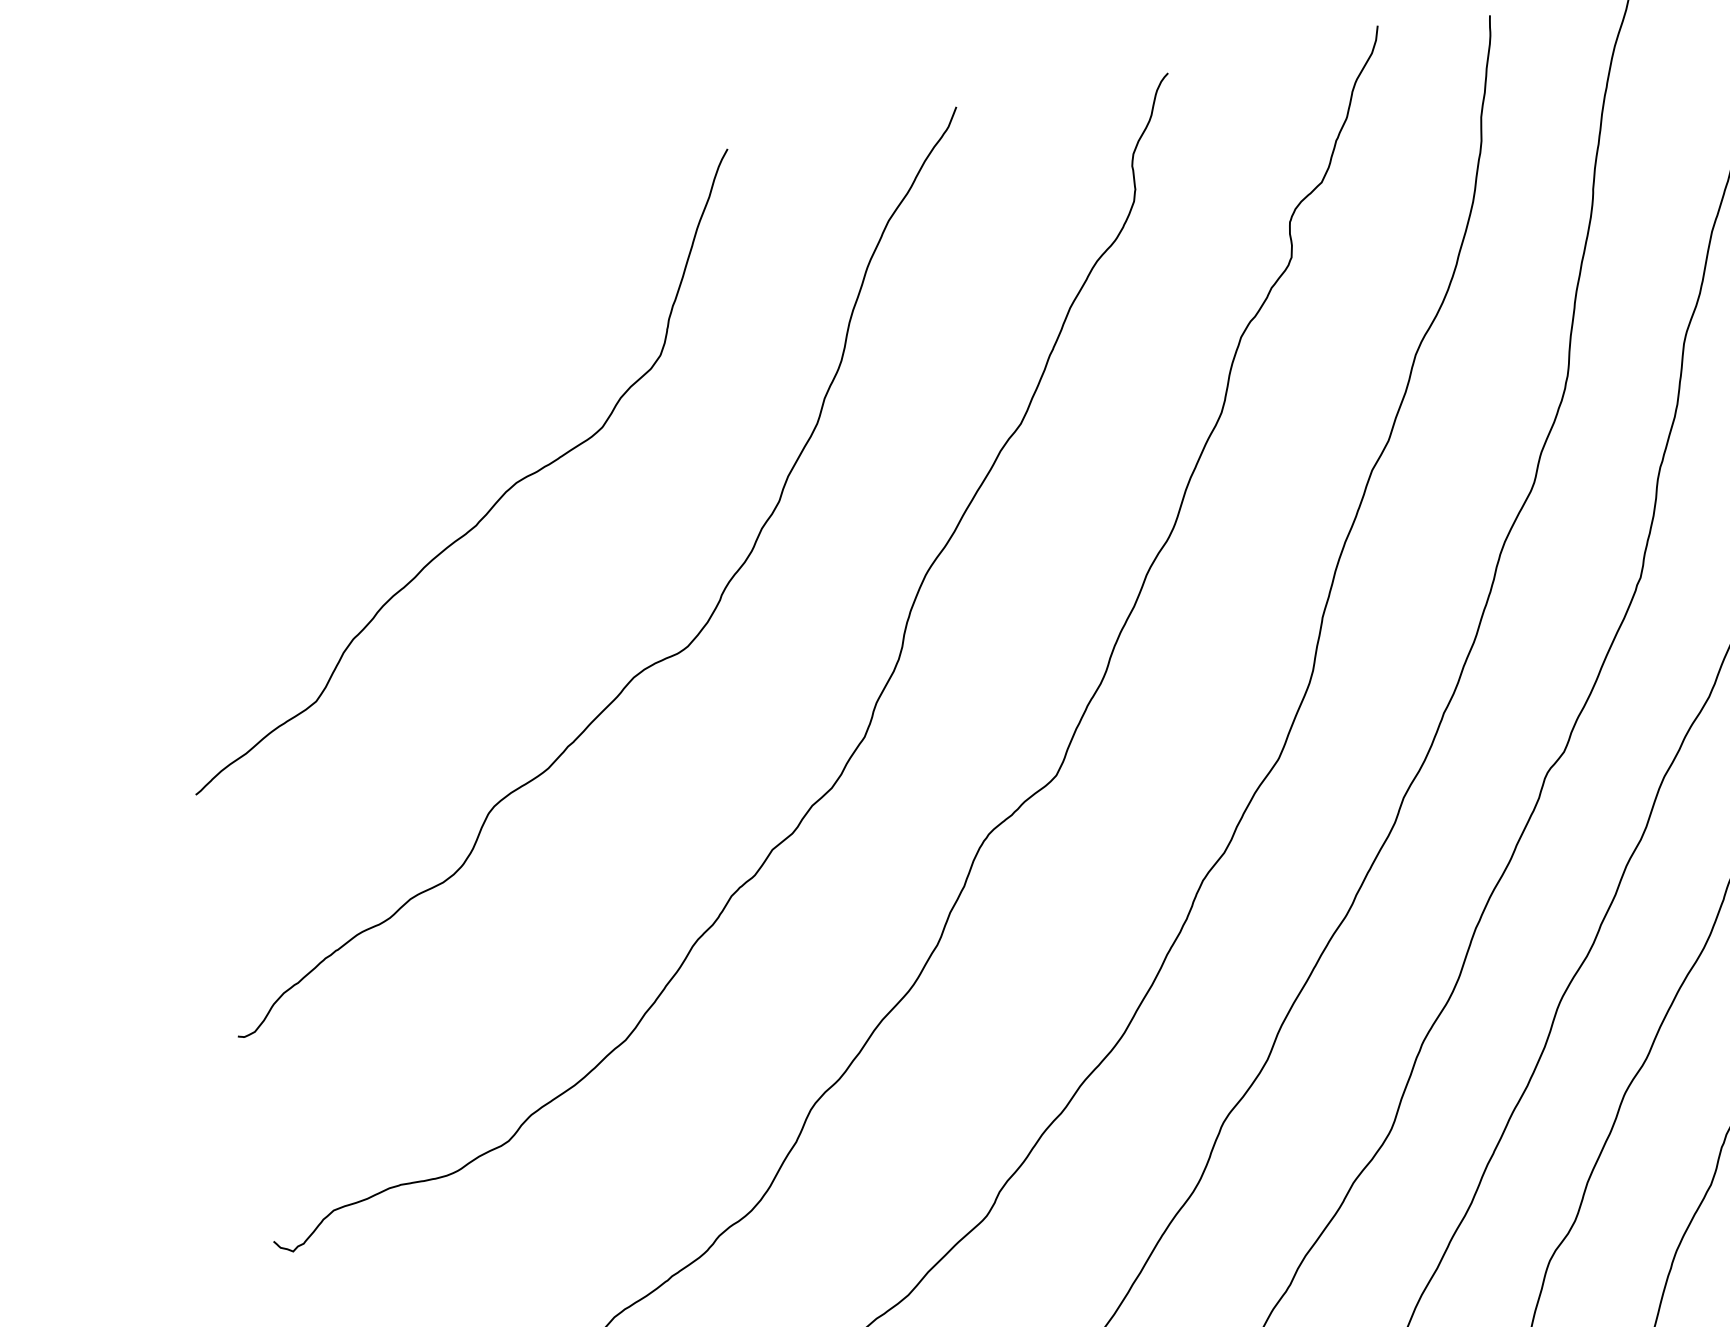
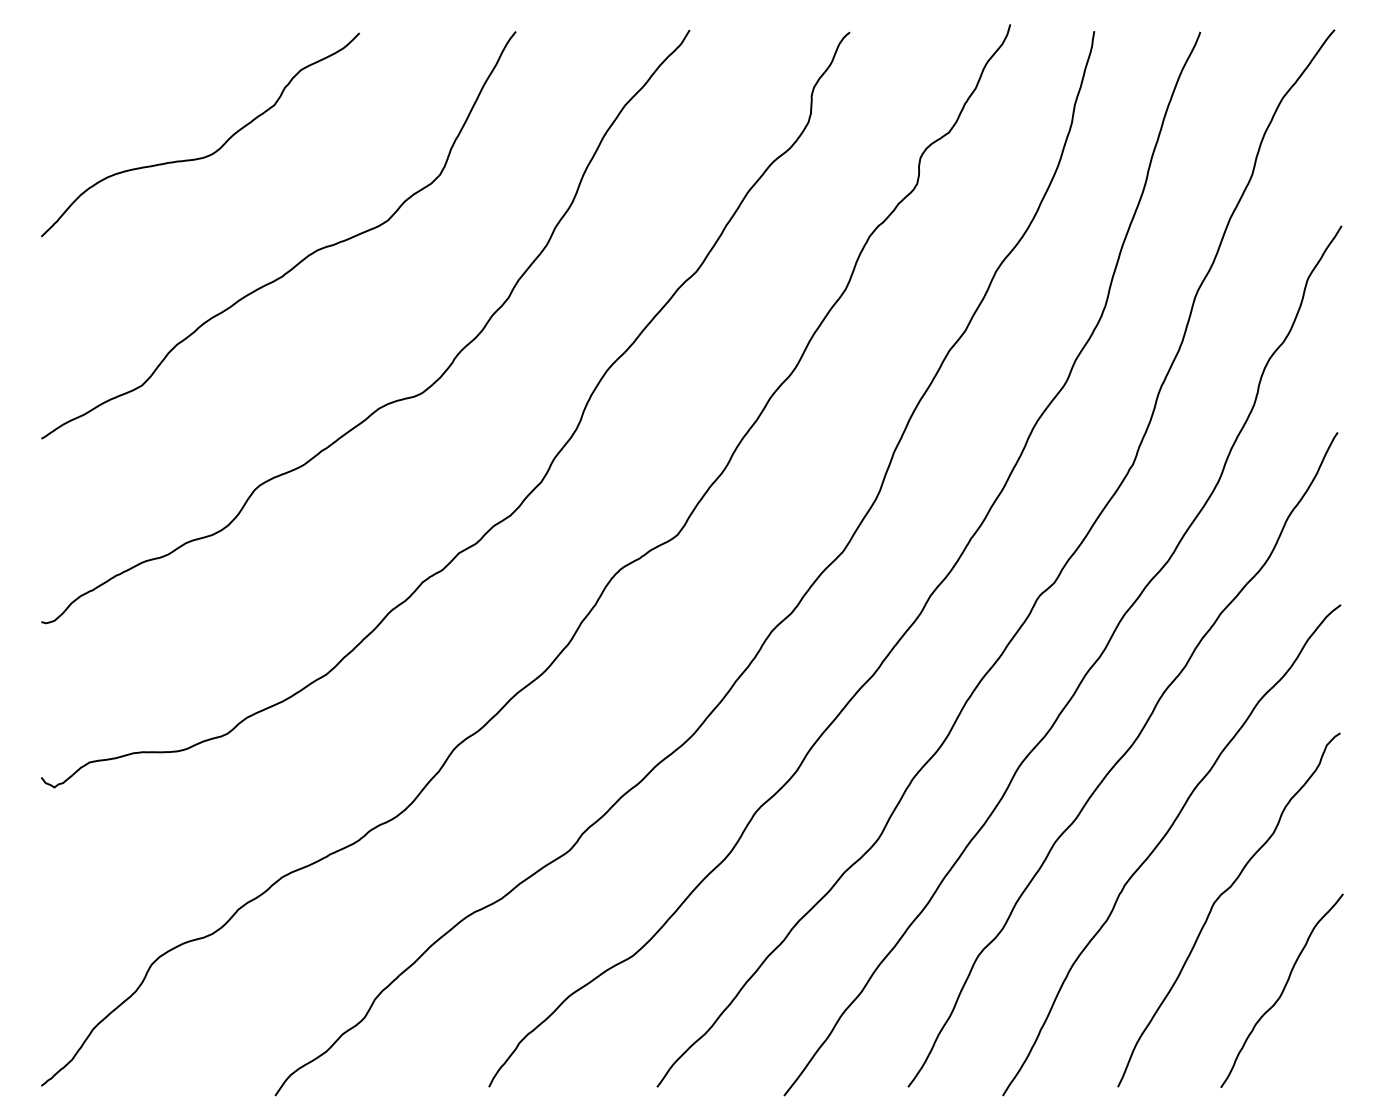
curve: (350, 381) -> (208, 154), added

